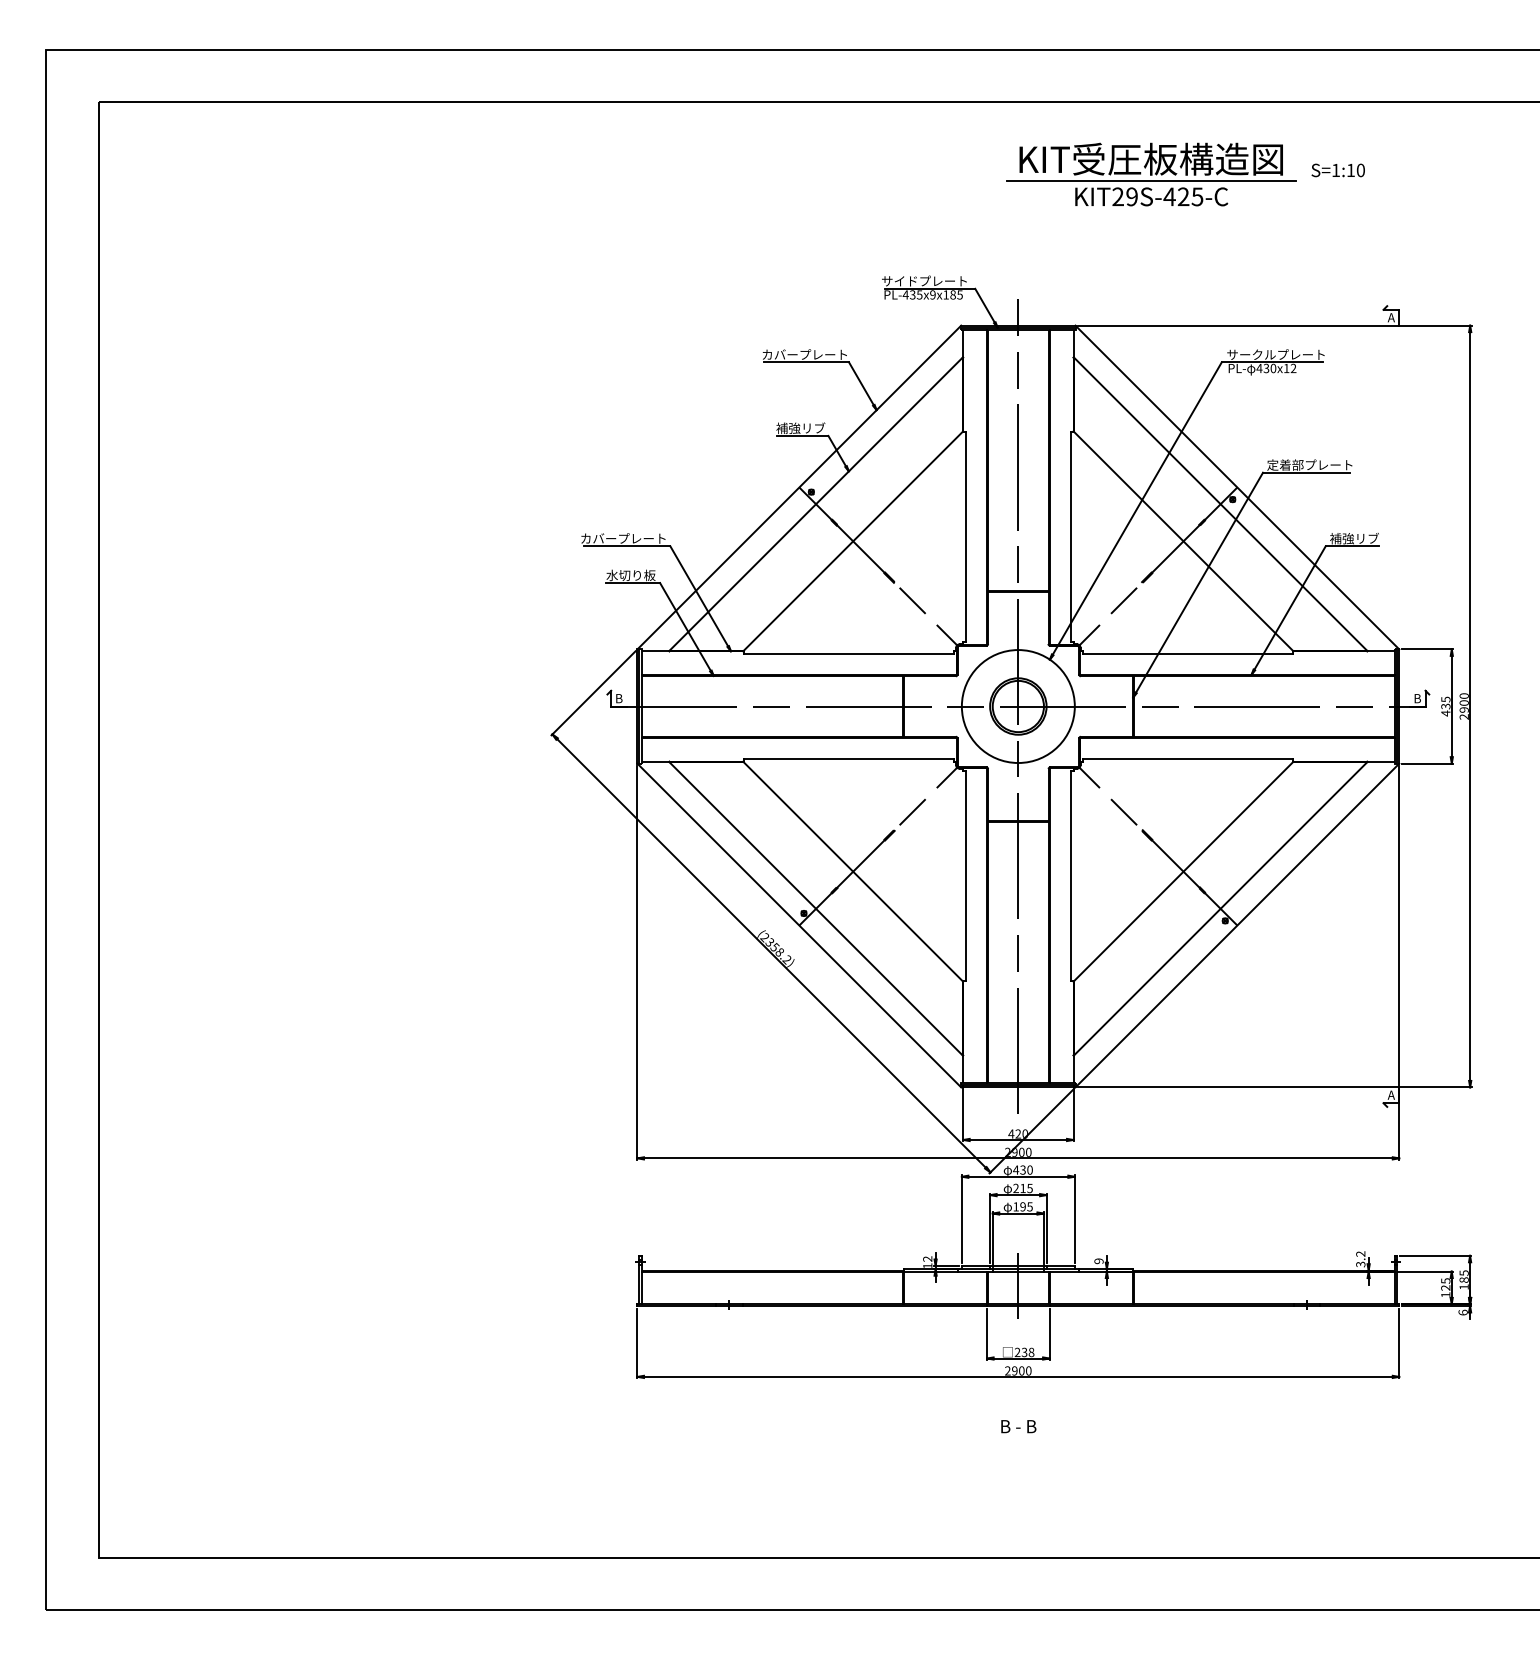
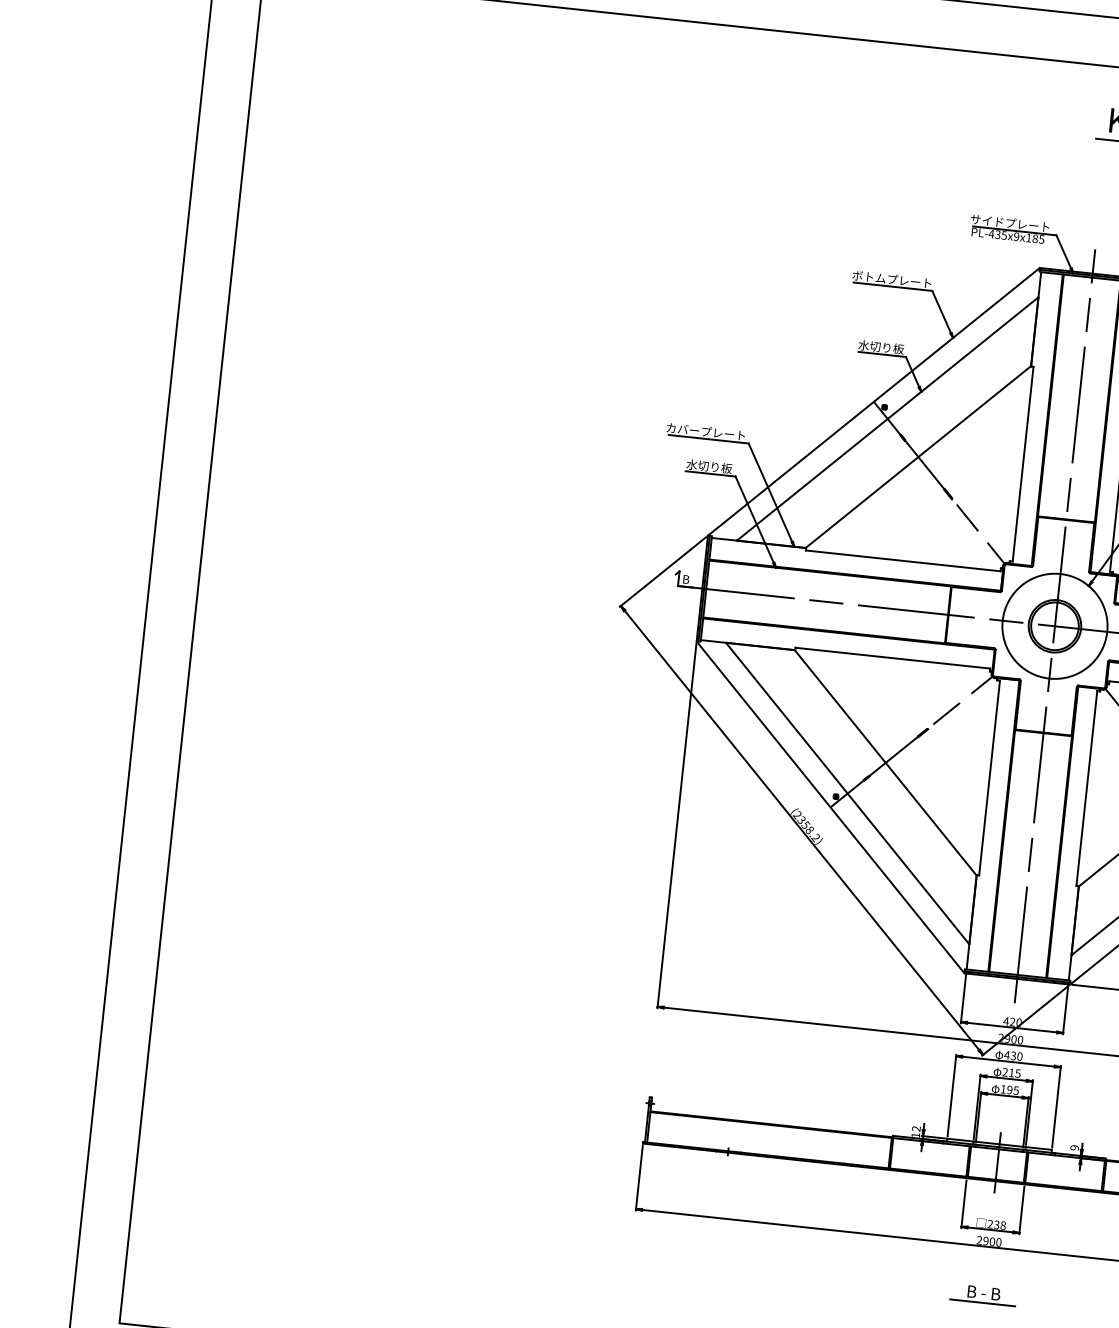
text: (779, 354) -> (868, 276), カバープレート -> ボトムプレート
text: (800, 427) -> (880, 346), 補強リブ -> 水切り板
line: (1018, 1437) -> (982, 1303), added

